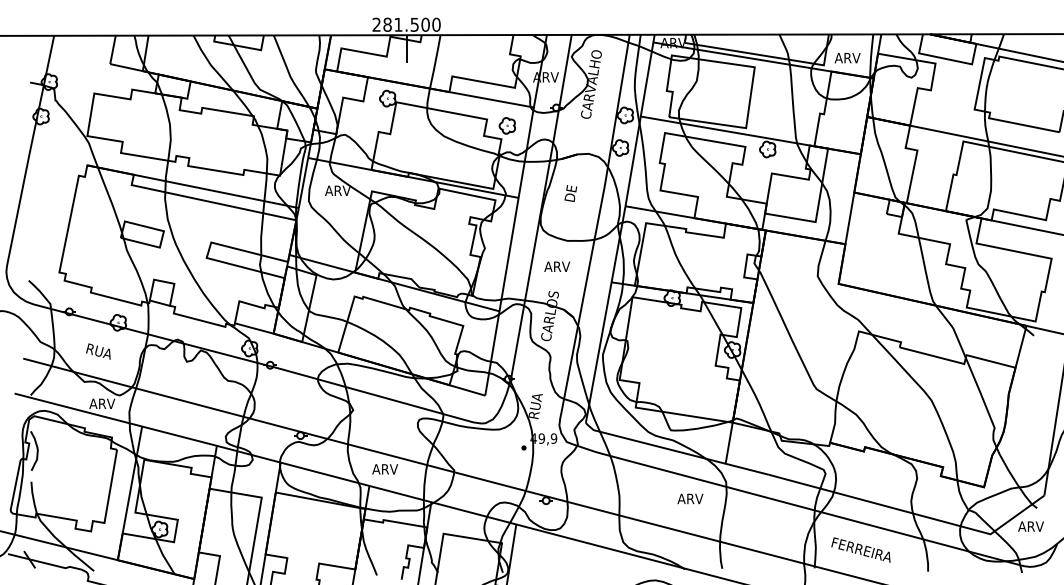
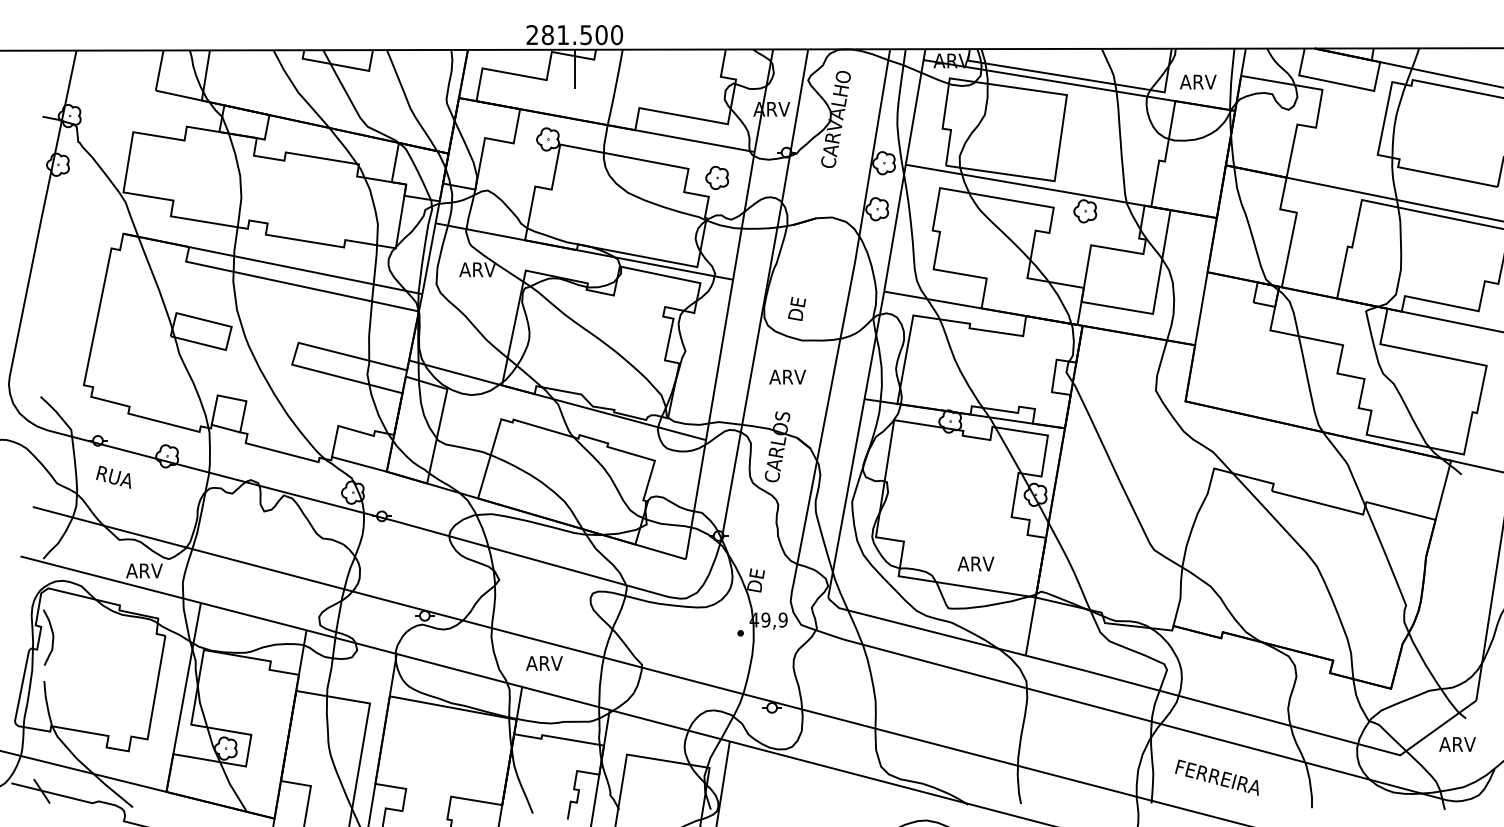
text: (570, 193) -> (796, 308), moved
text: (98, 351) -> (113, 477), moved
text: (535, 405) -> (756, 573), RUA -> DE
text: (690, 498) -> (976, 563), moved

